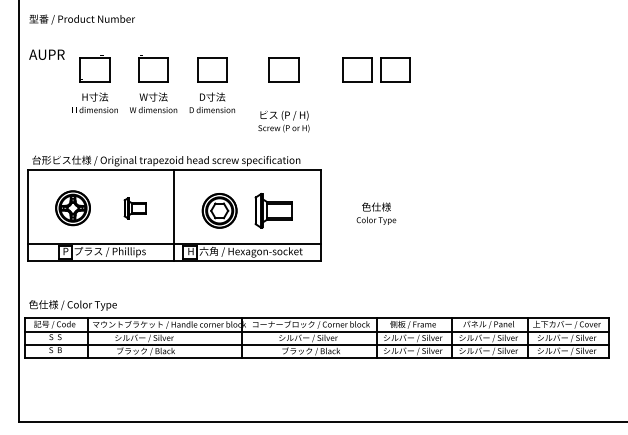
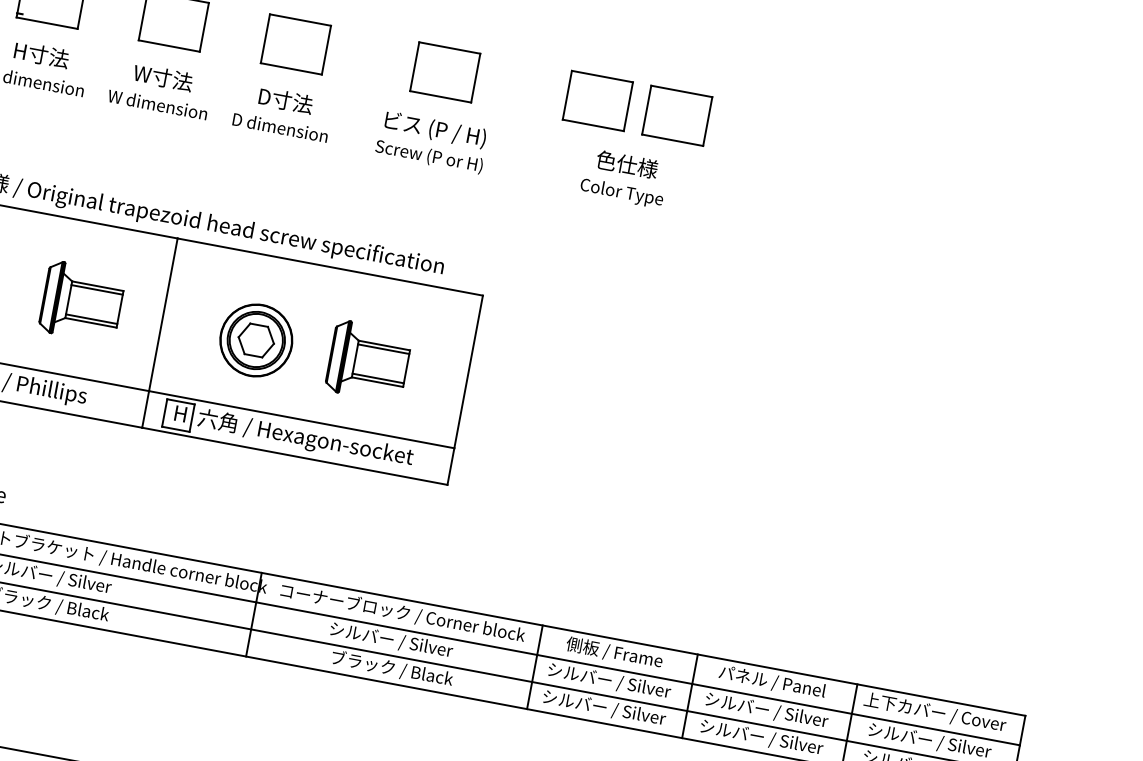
text: (283, 121) -> (431, 141), moved
part: (135, 208) -> (81, 302), size x1.67
text: (376, 213) -> (624, 178), moved

